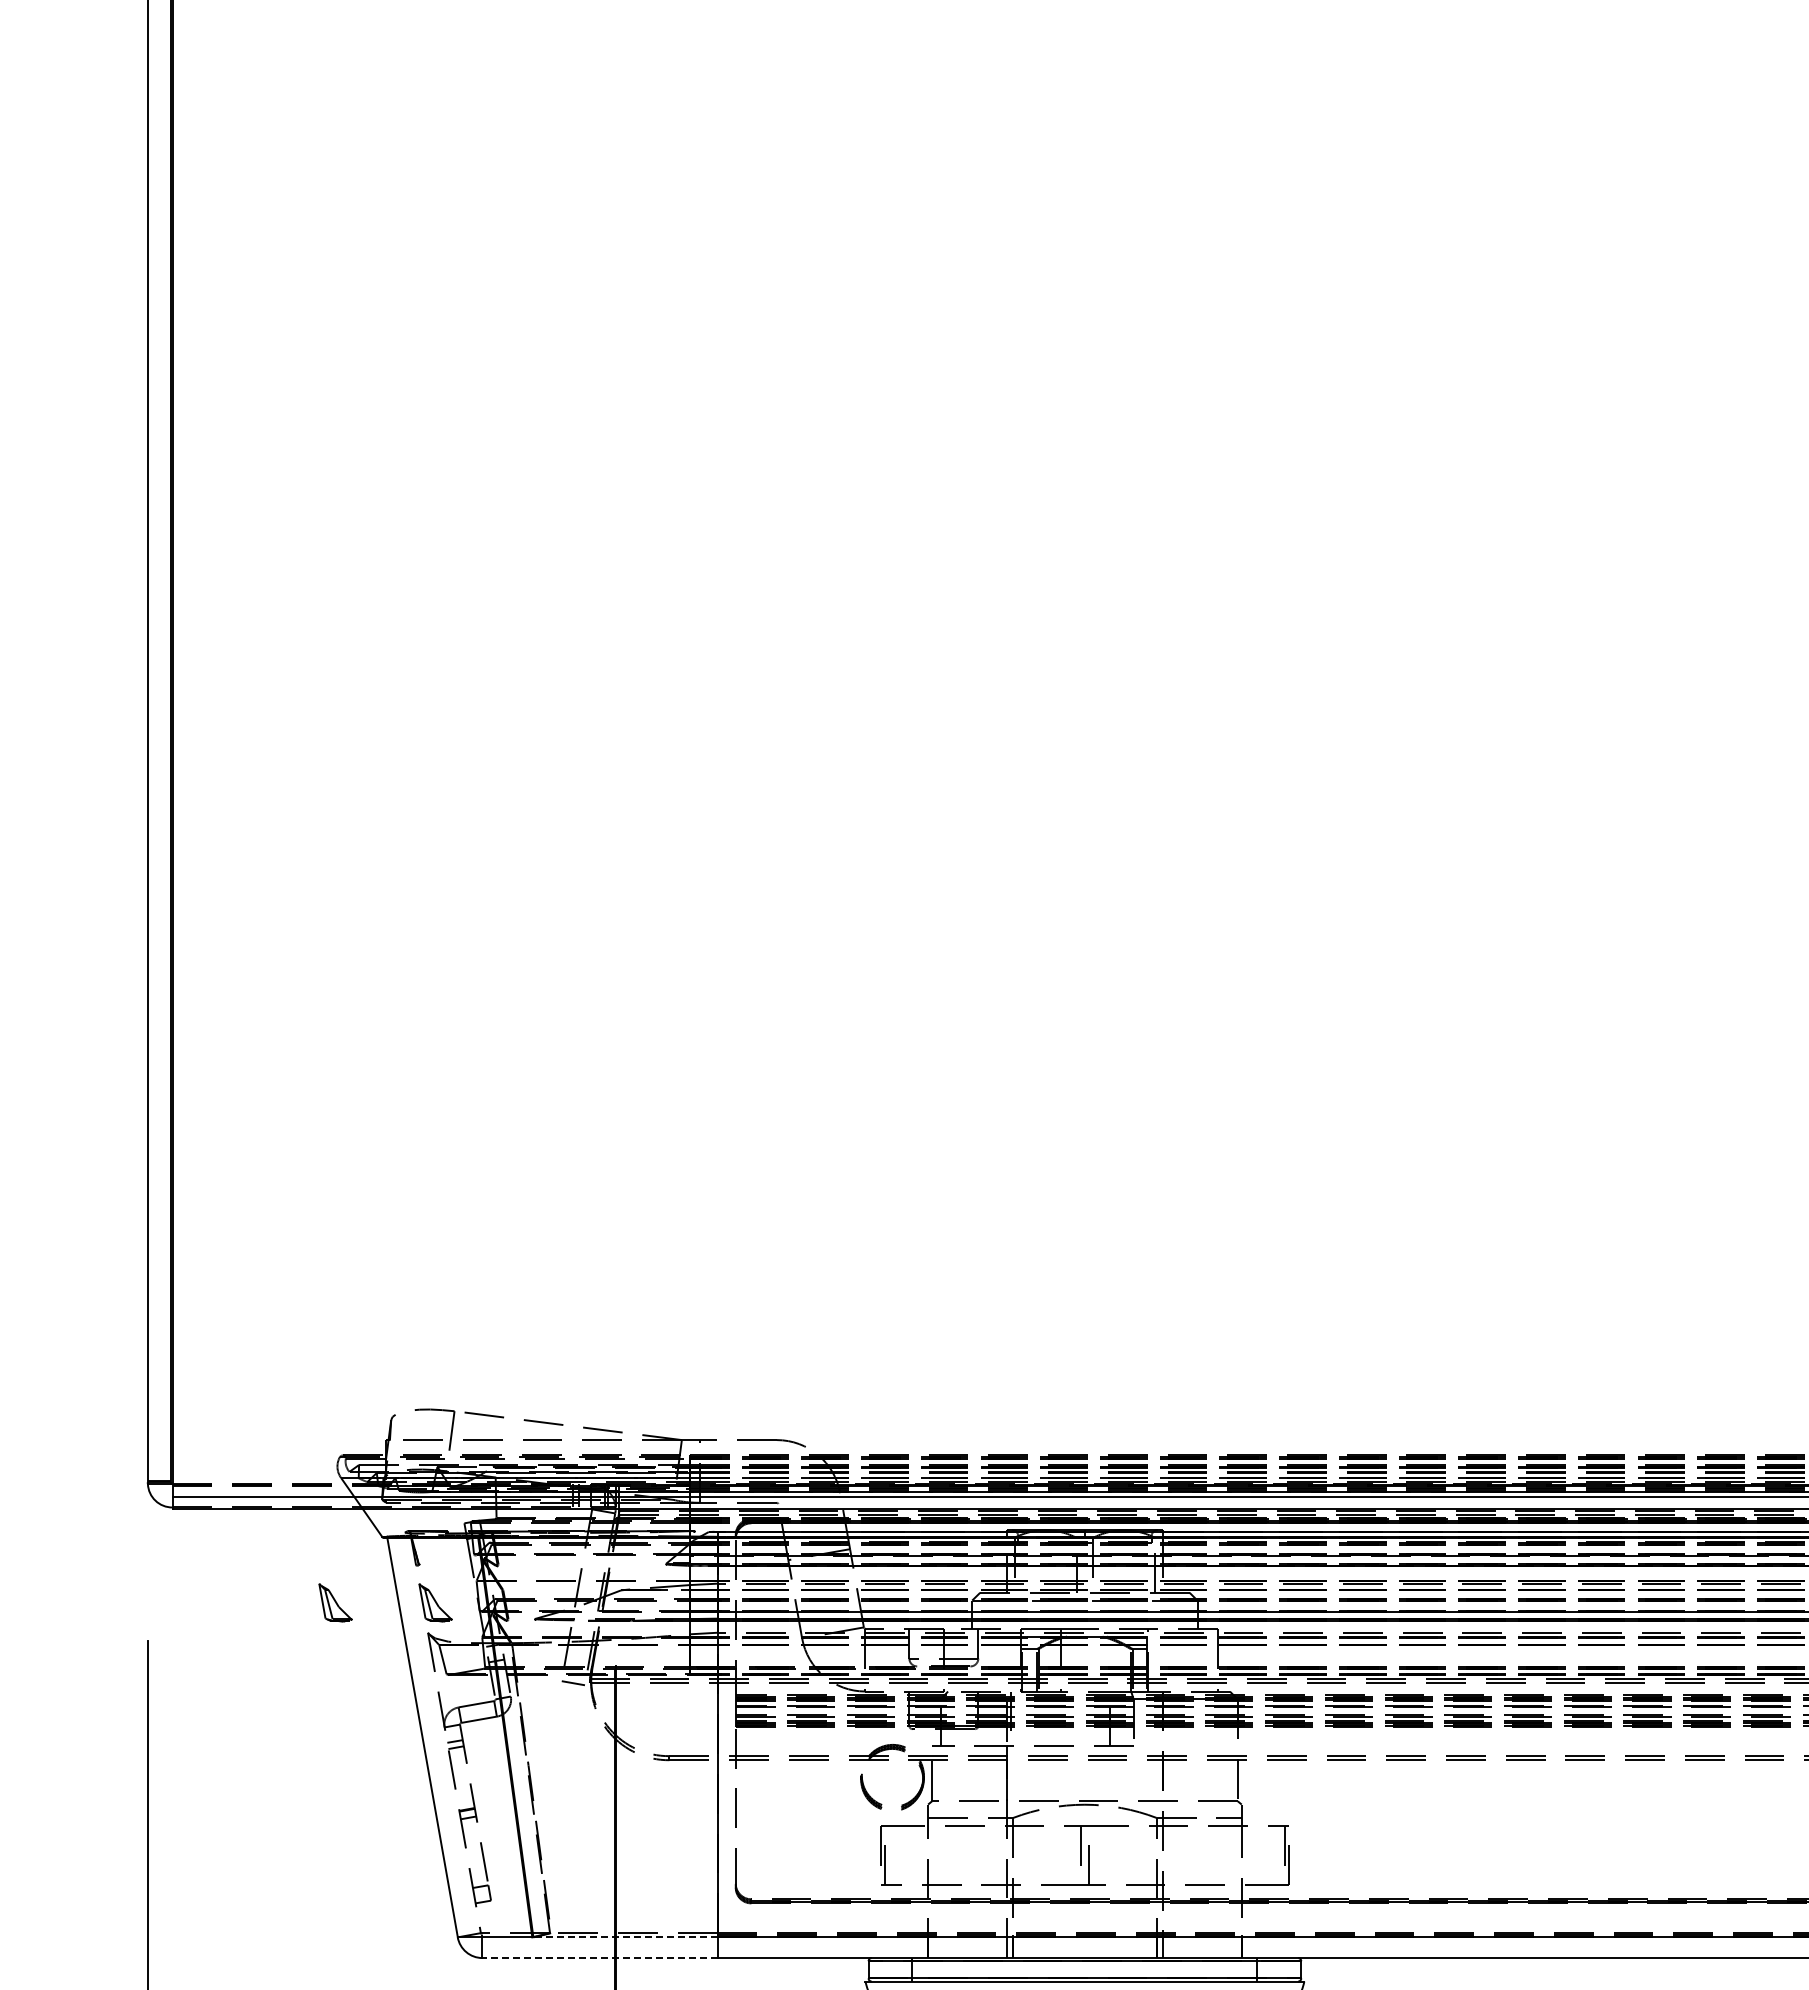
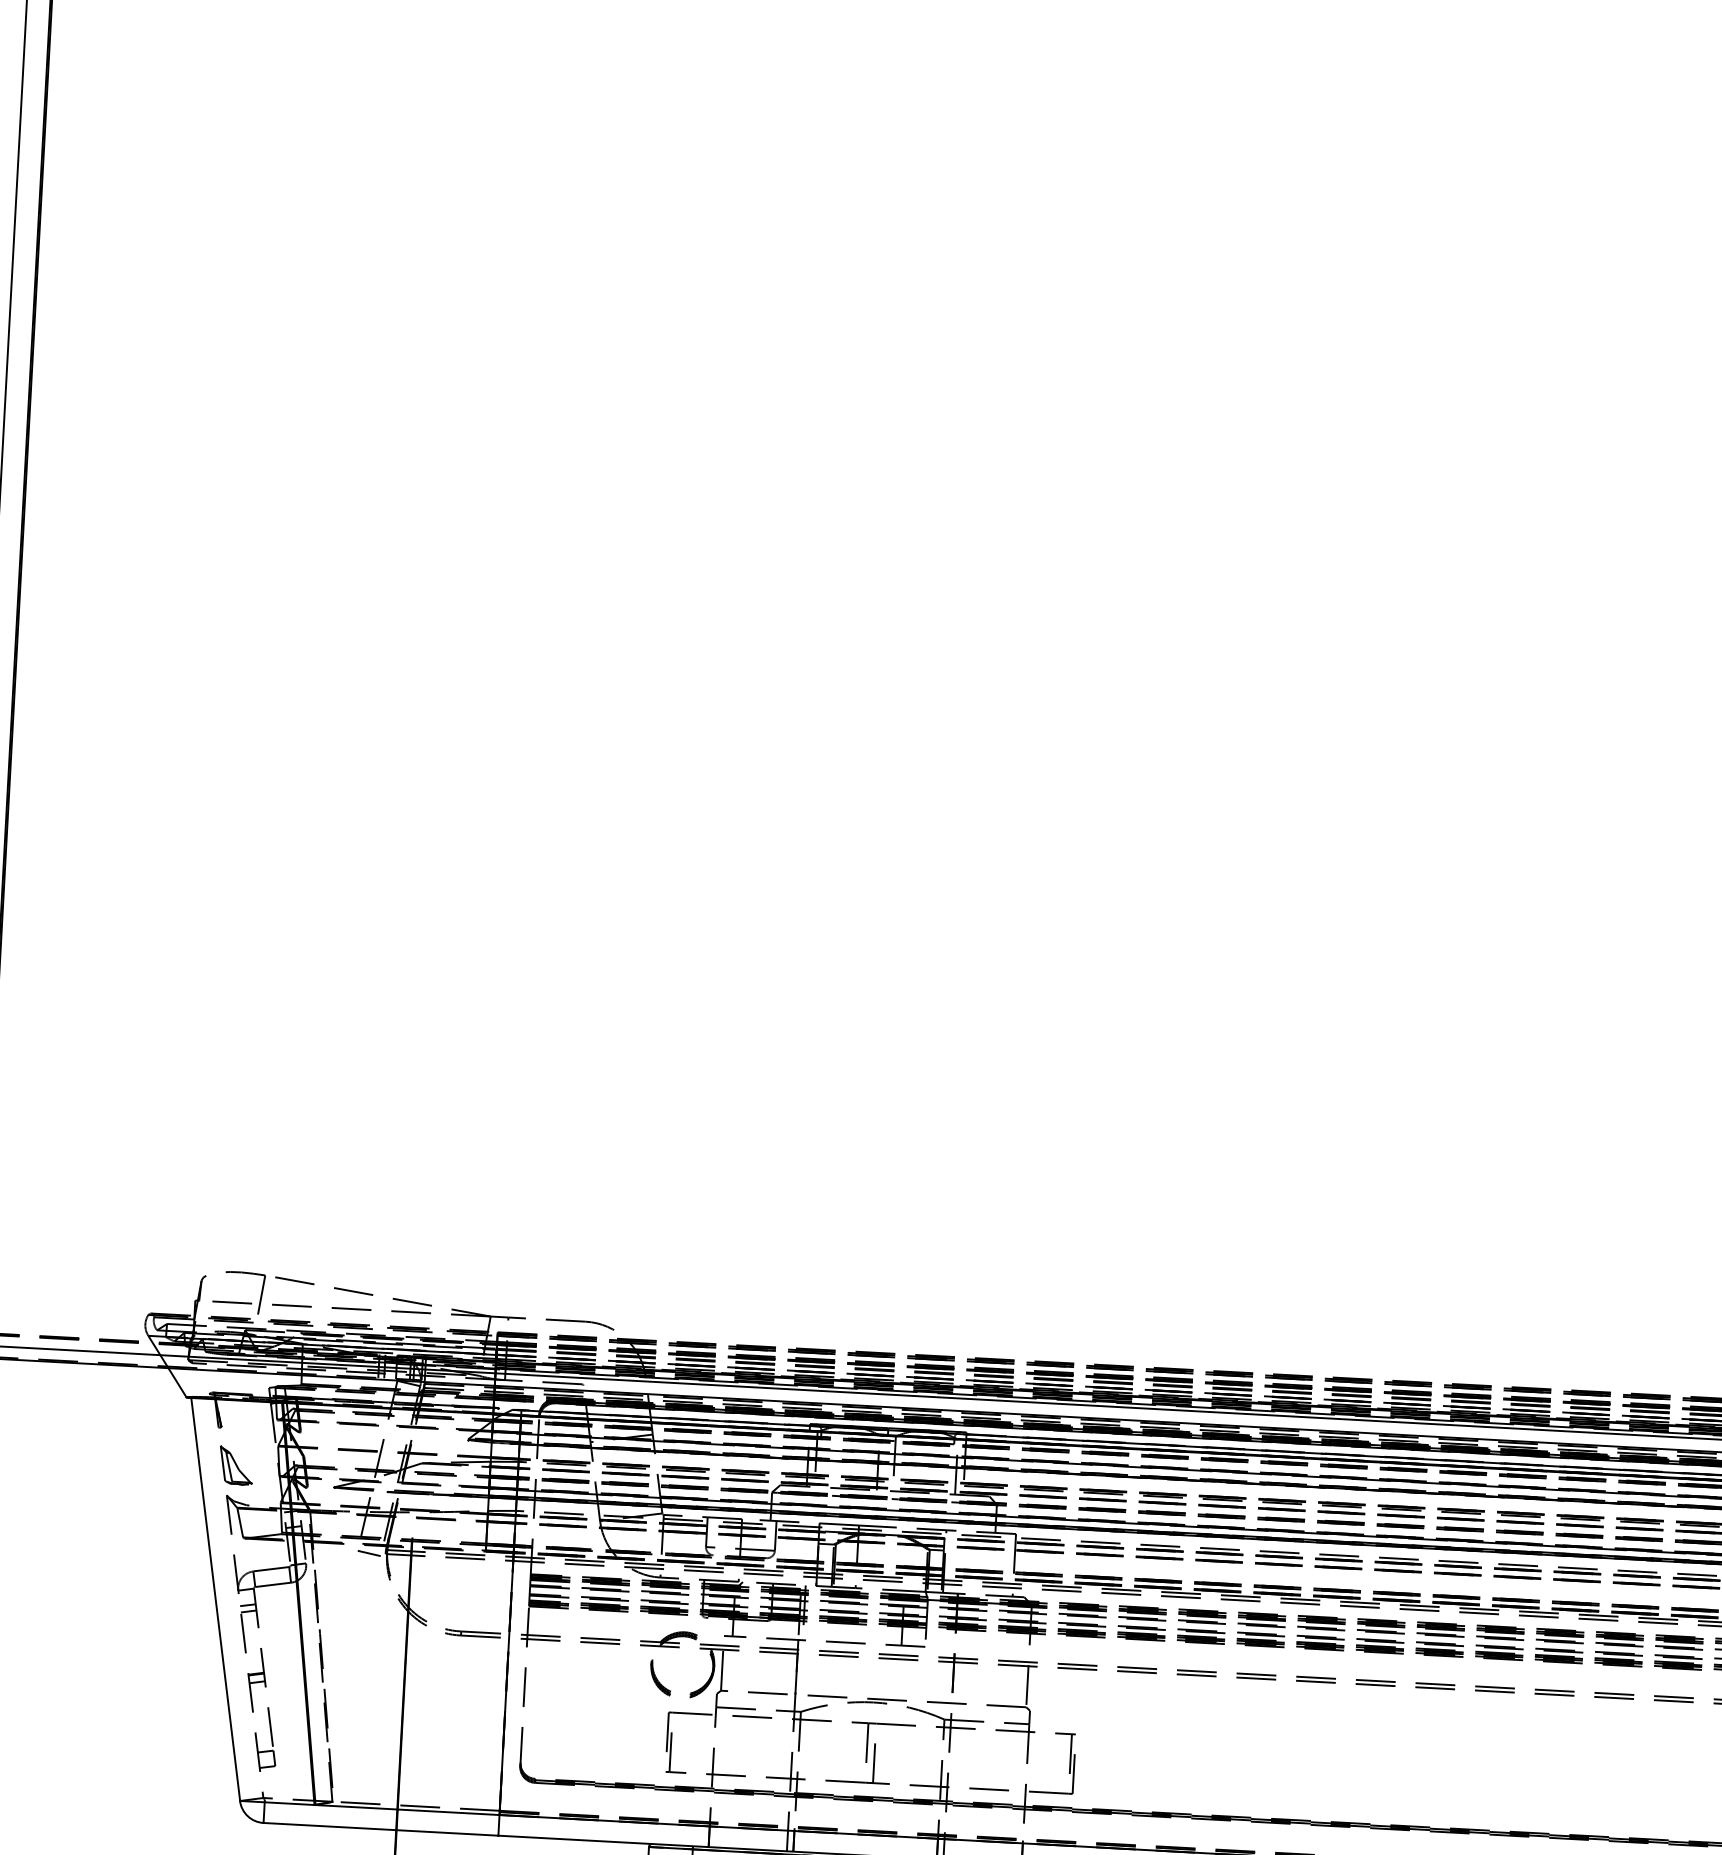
part: (335, 1602) -> (136, 1459), removed
line: (625, 1937) -> (407, 1810), dashed -> solid
line: (600, 1958) -> (381, 1829), dashed -> solid

